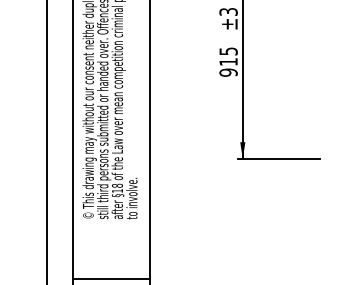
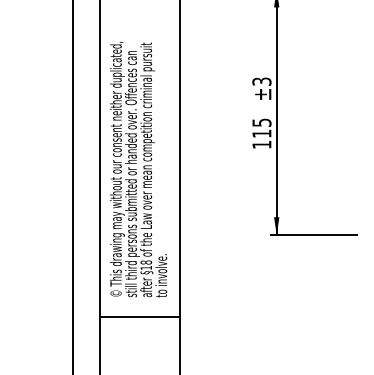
text: (228, 72) -> (261, 144), 915 -> 115
line: (111, 278) -> (140, 317), moved

